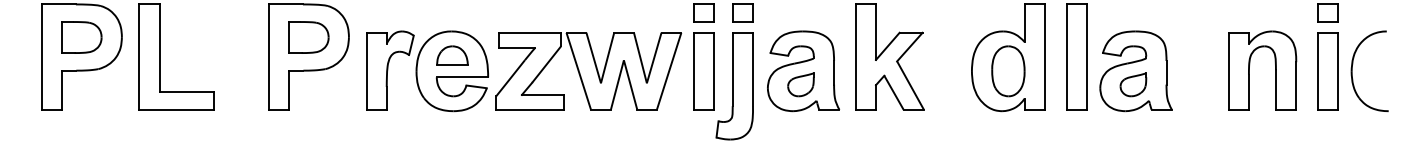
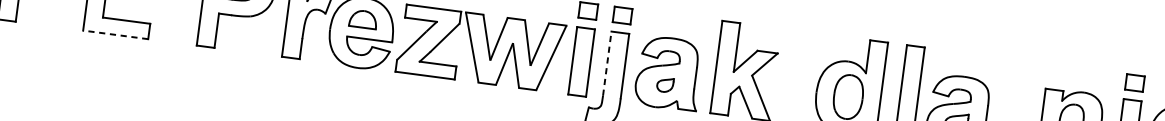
line: (732, 69) -> (607, 63), solid -> dashed
part: (800, 84) -> (664, 84), size x0.7
line: (176, 109) -> (115, 34), solid -> dashed

